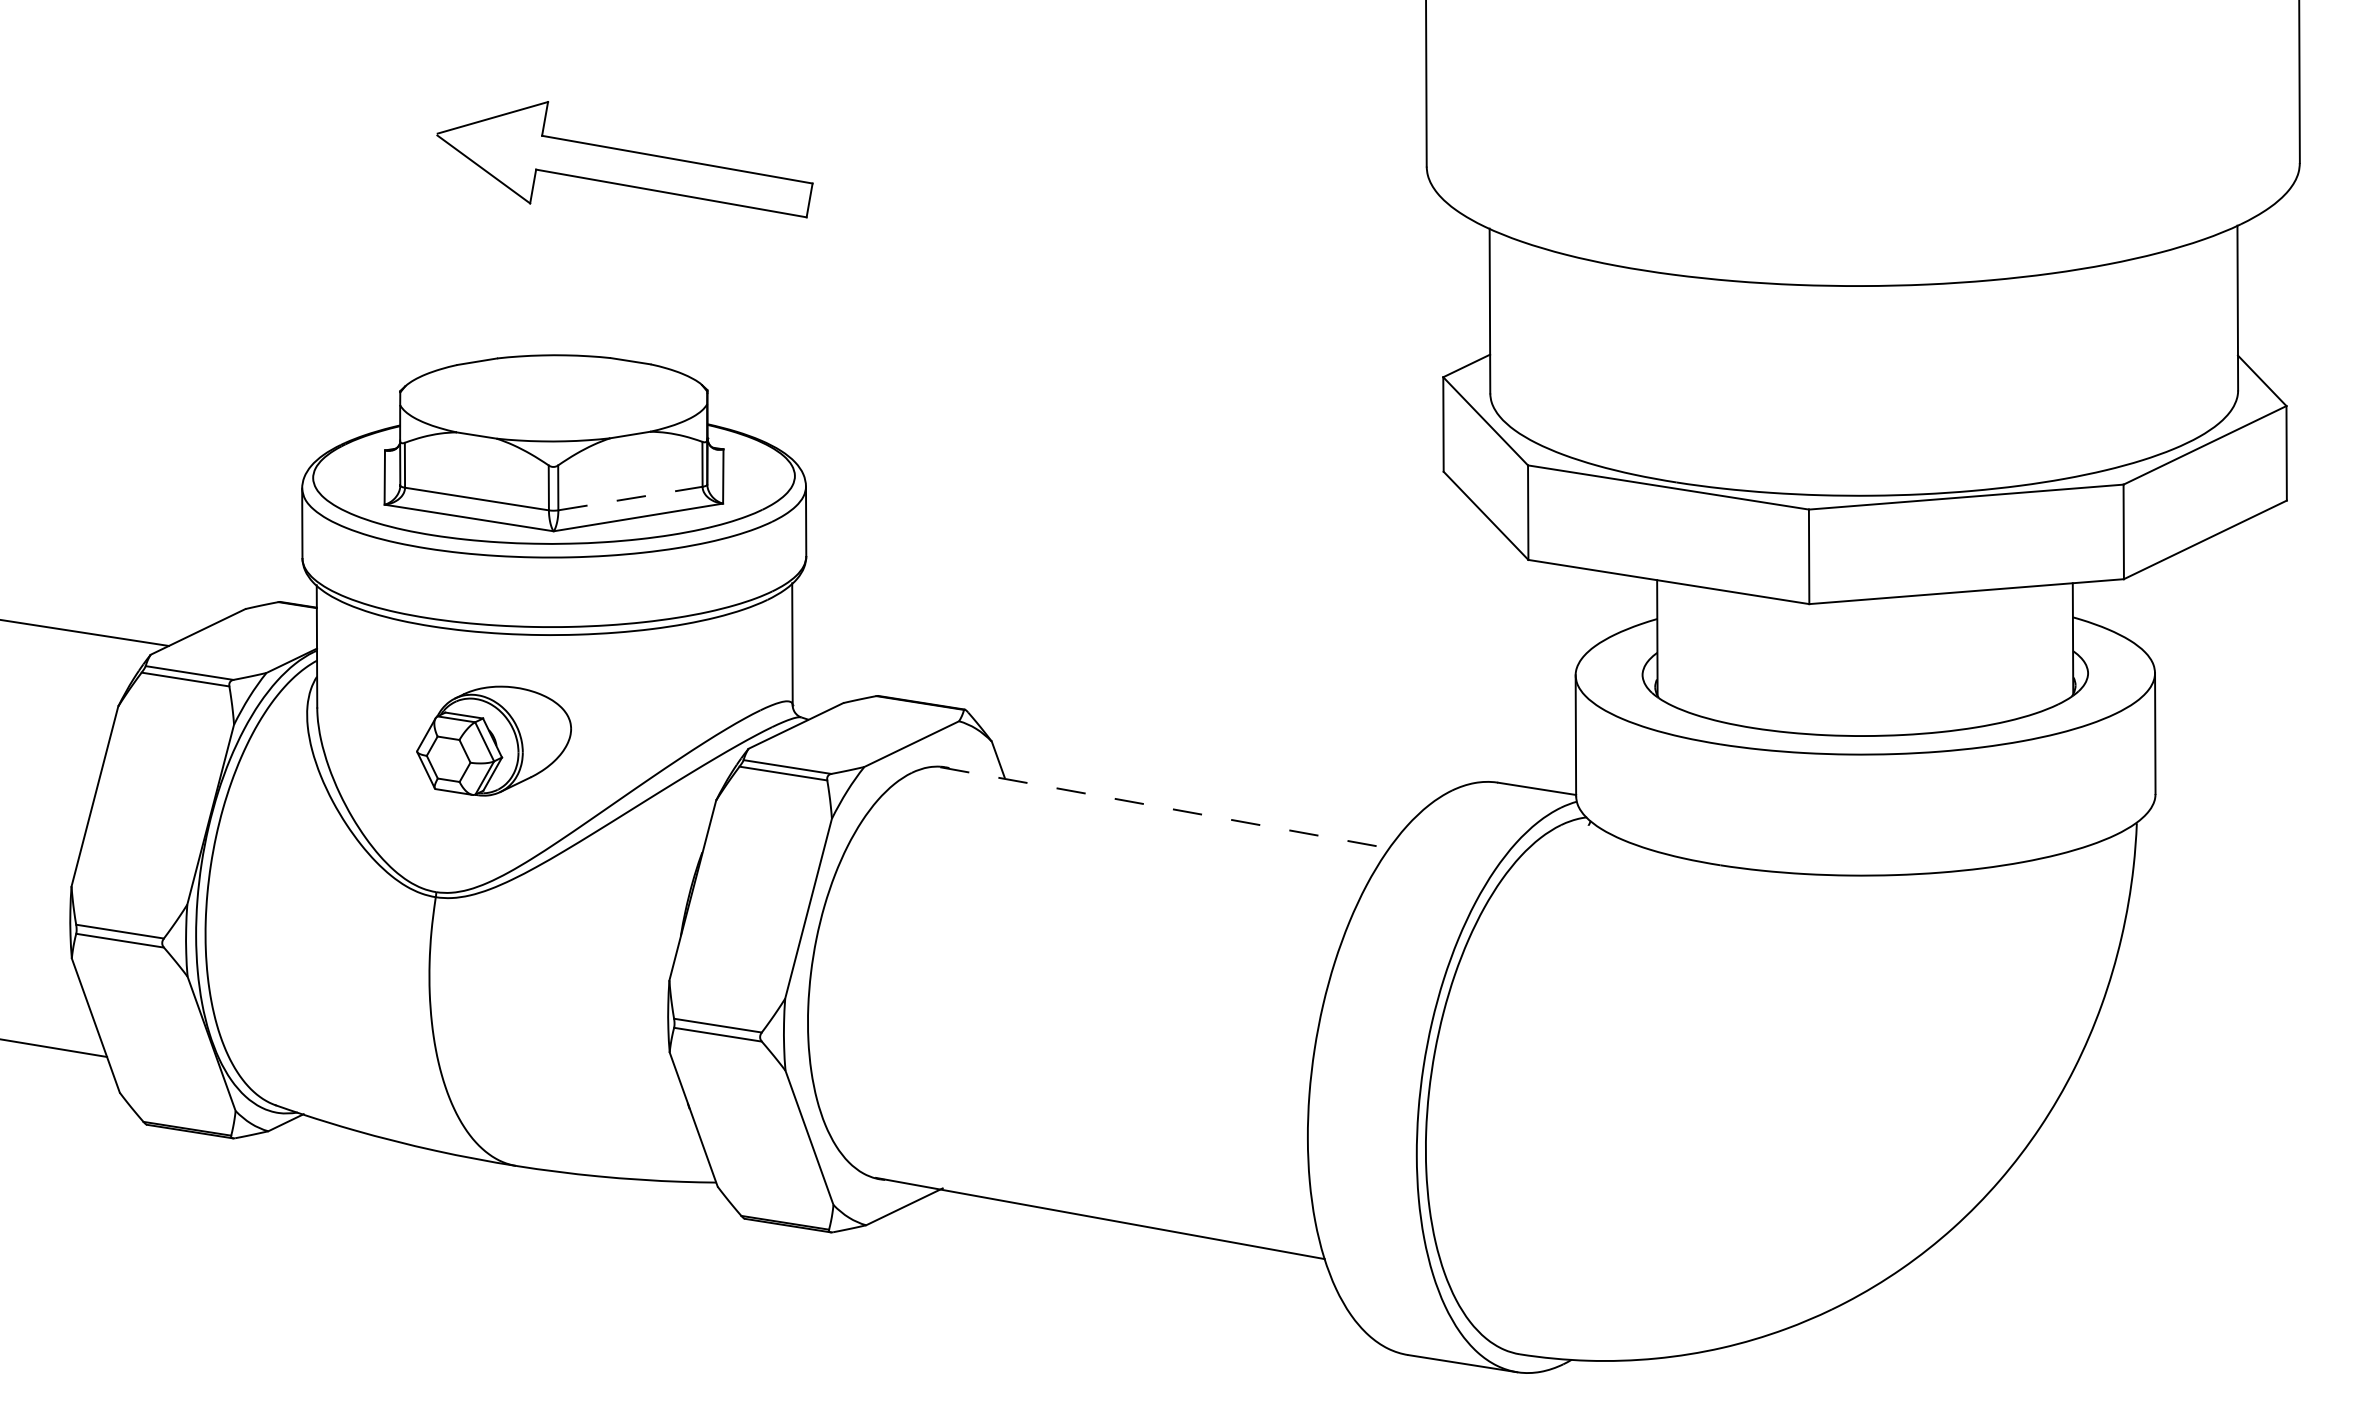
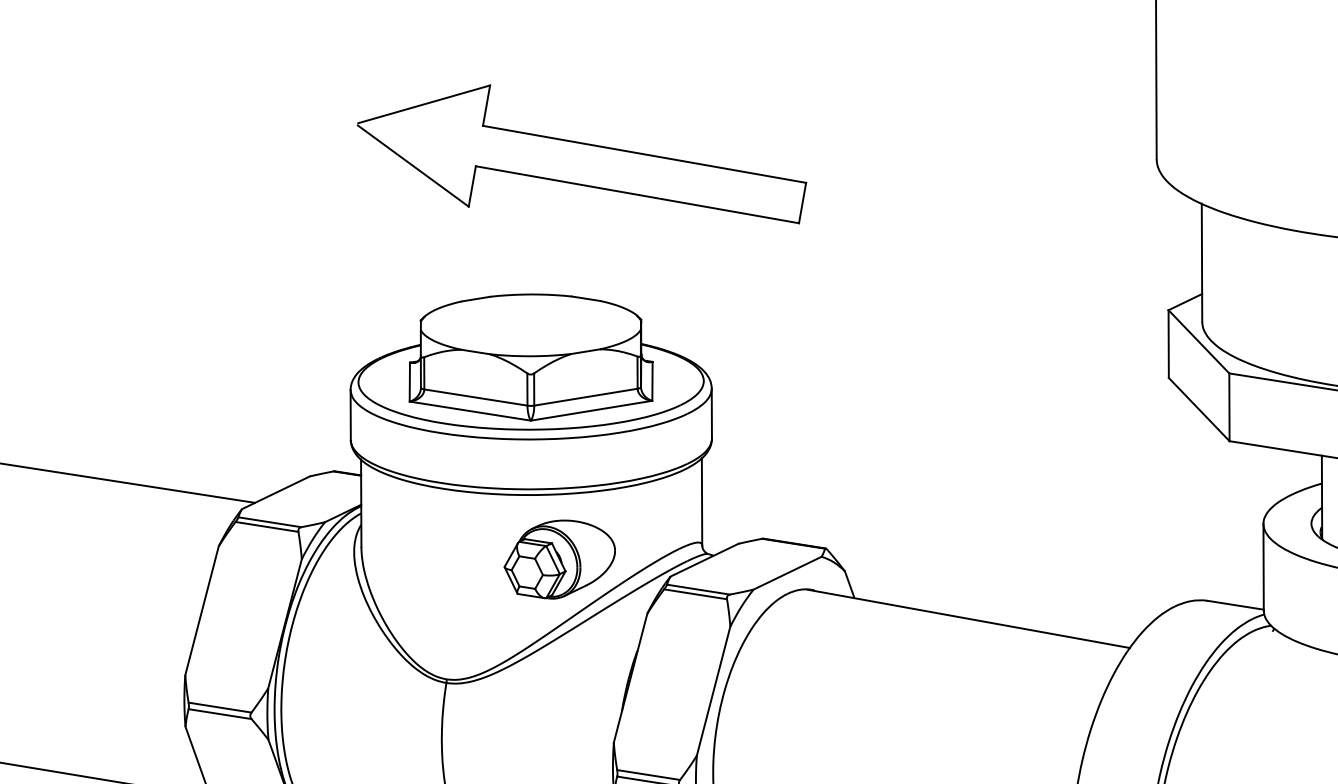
part: (624, 159) -> (581, 154), size x1.67
line: (630, 498) -> (585, 397), dashed -> solid
part: (493, 740) -> (559, 559), moved
line: (1165, 807) -> (969, 618), dashed -> solid

